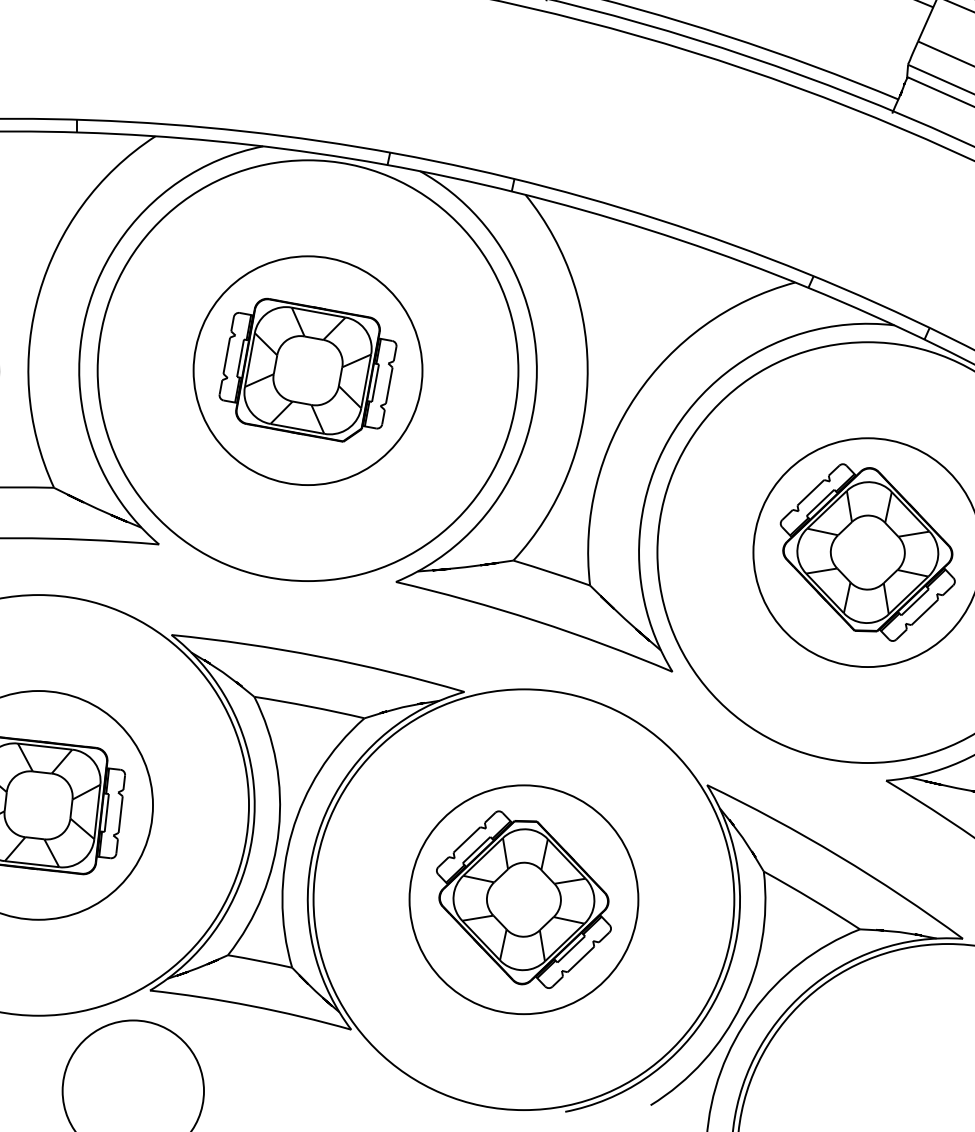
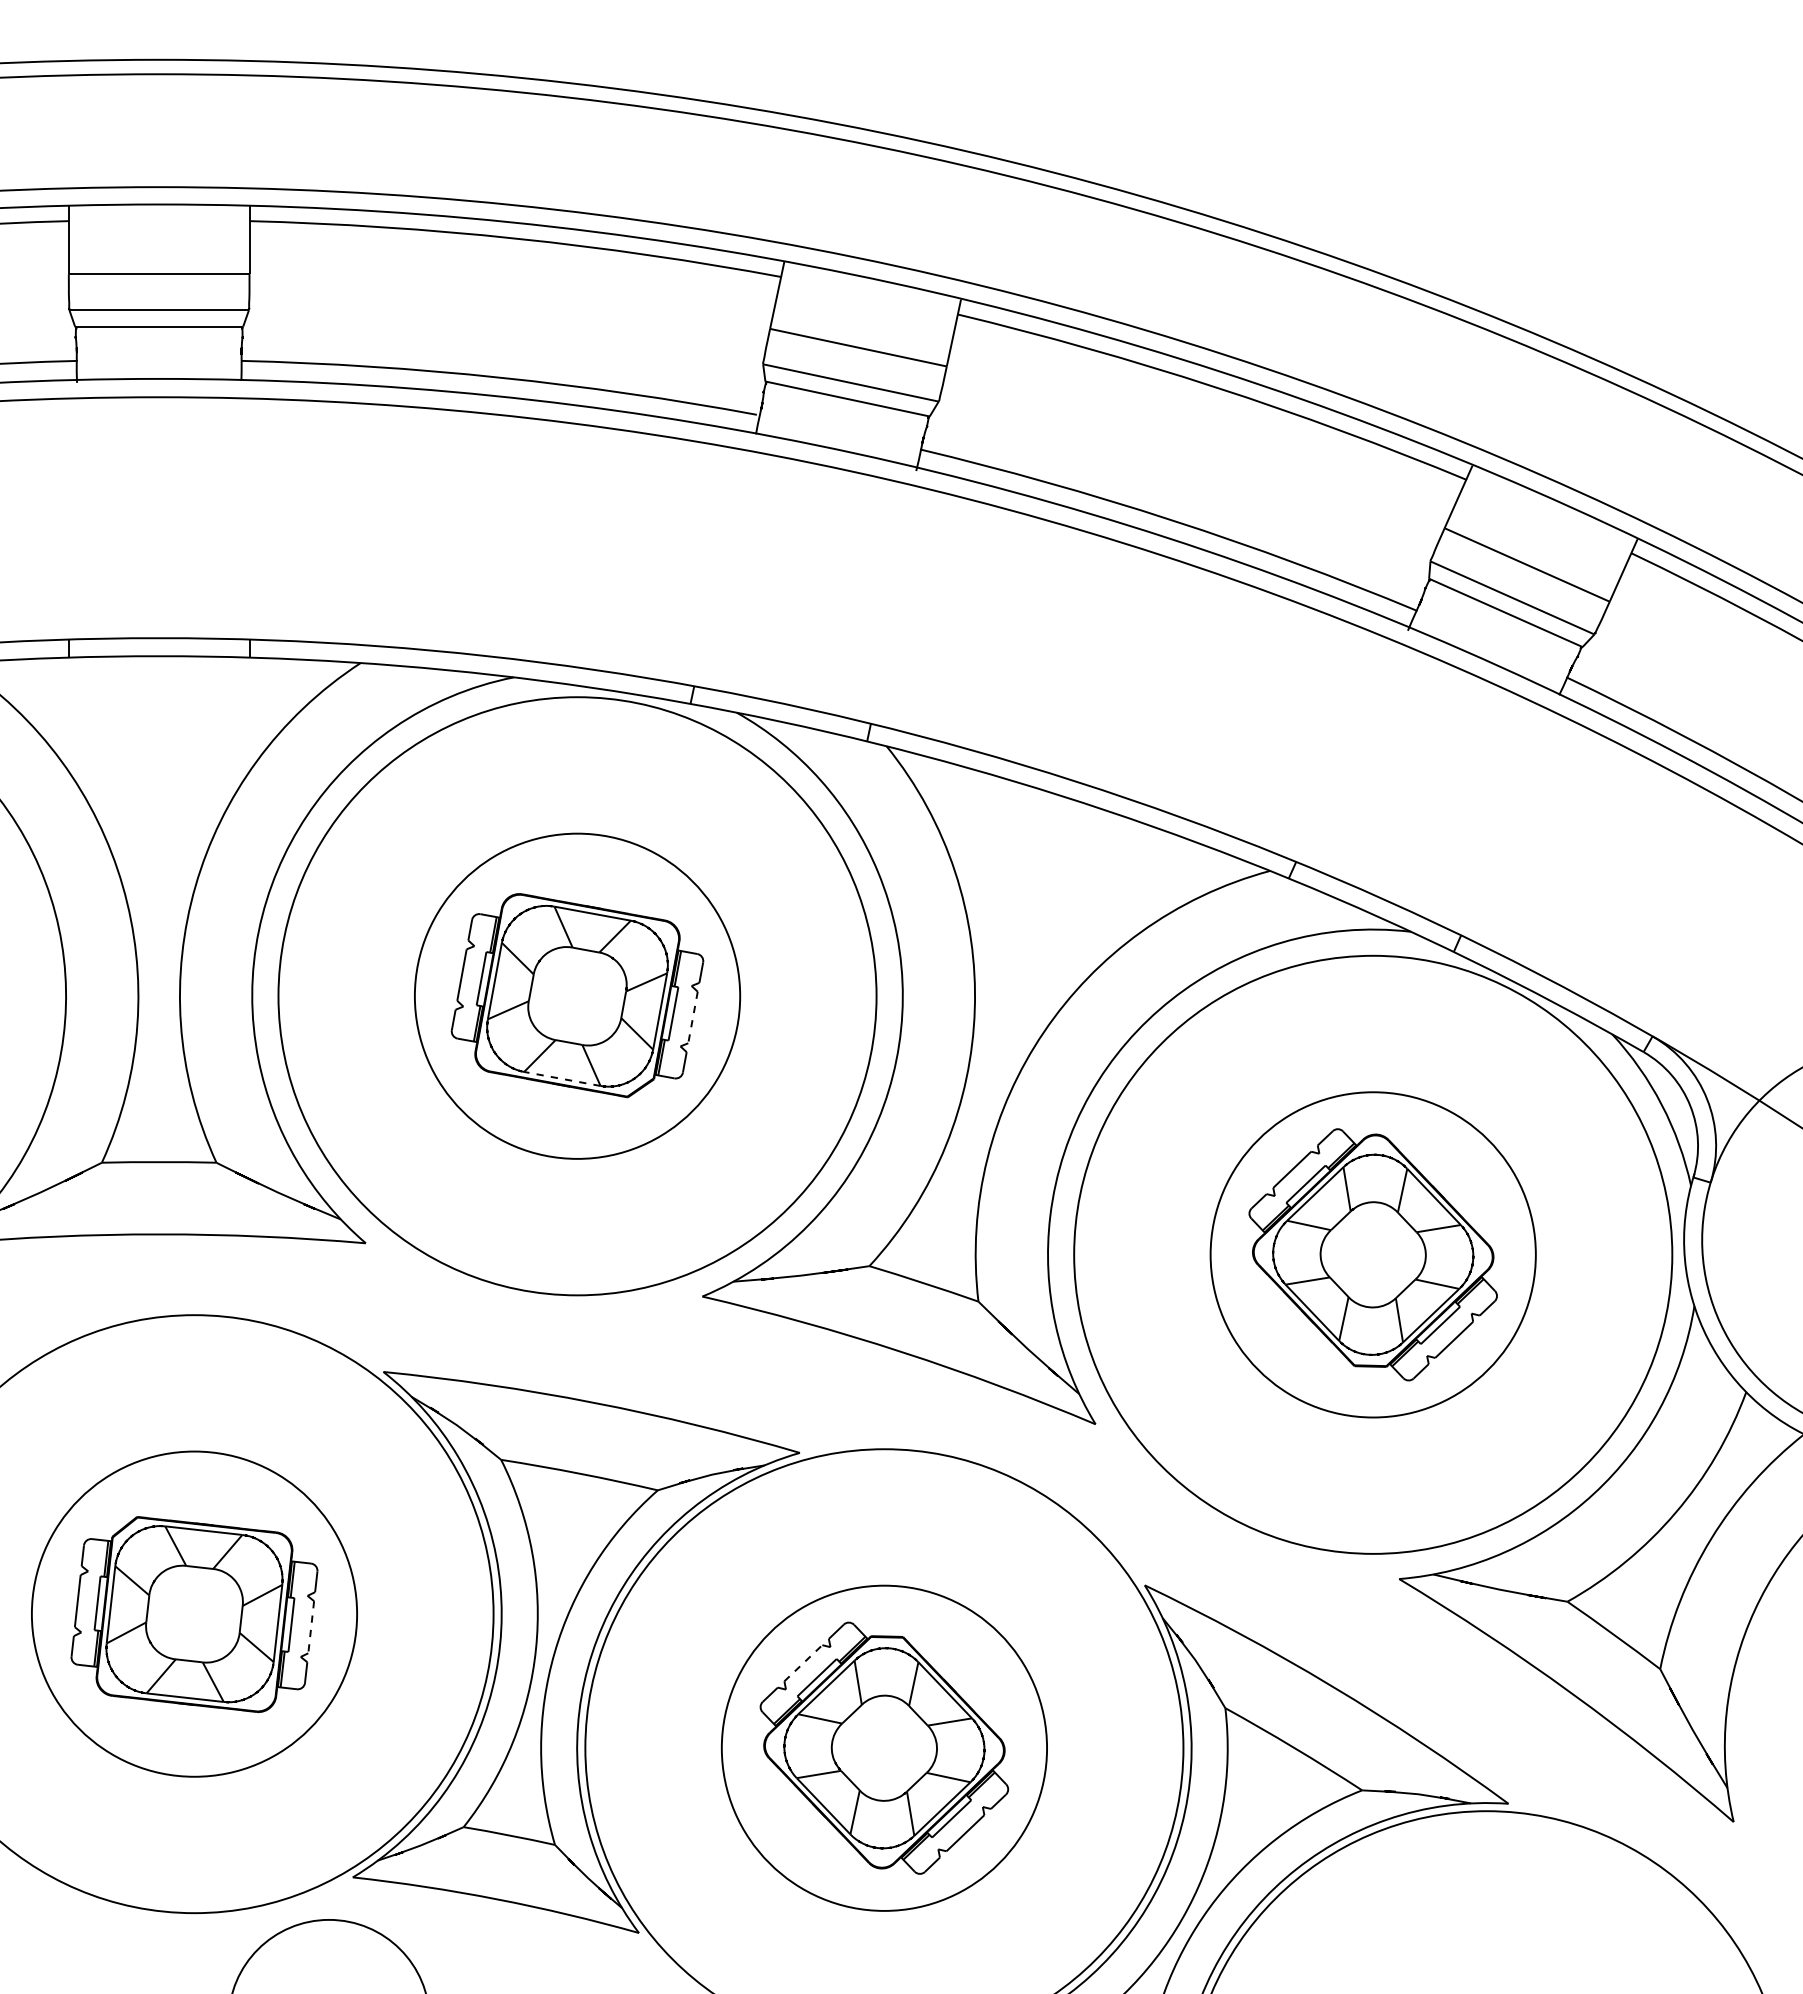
line: (388, 385) -> (692, 1017), solid -> dashed
line: (297, 428) -> (562, 1078), solid -> dashed
line: (120, 814) -> (311, 1627), solid -> dashed
line: (467, 839) -> (803, 1662), solid -> dashed

